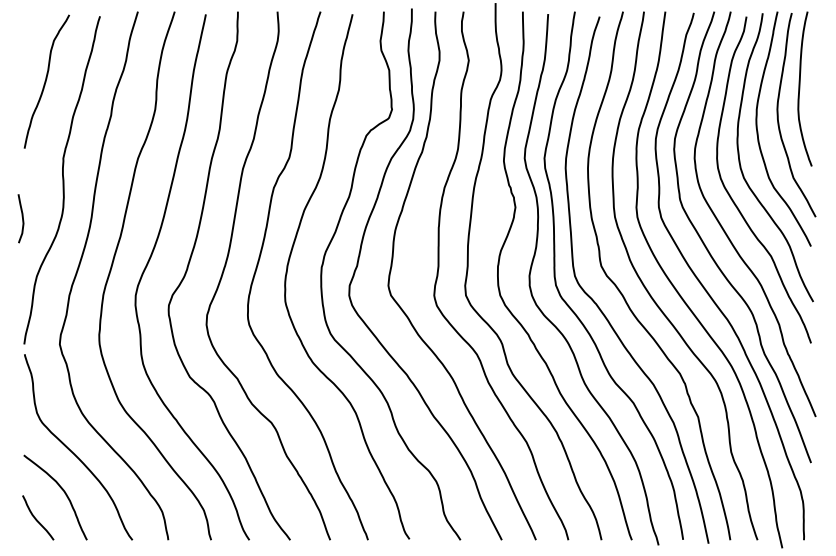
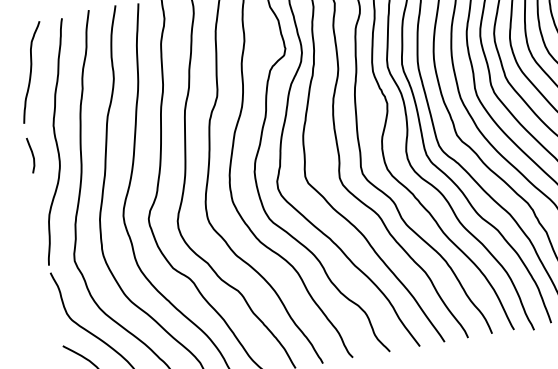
curve: (22, 218) -> (32, 155), moved

